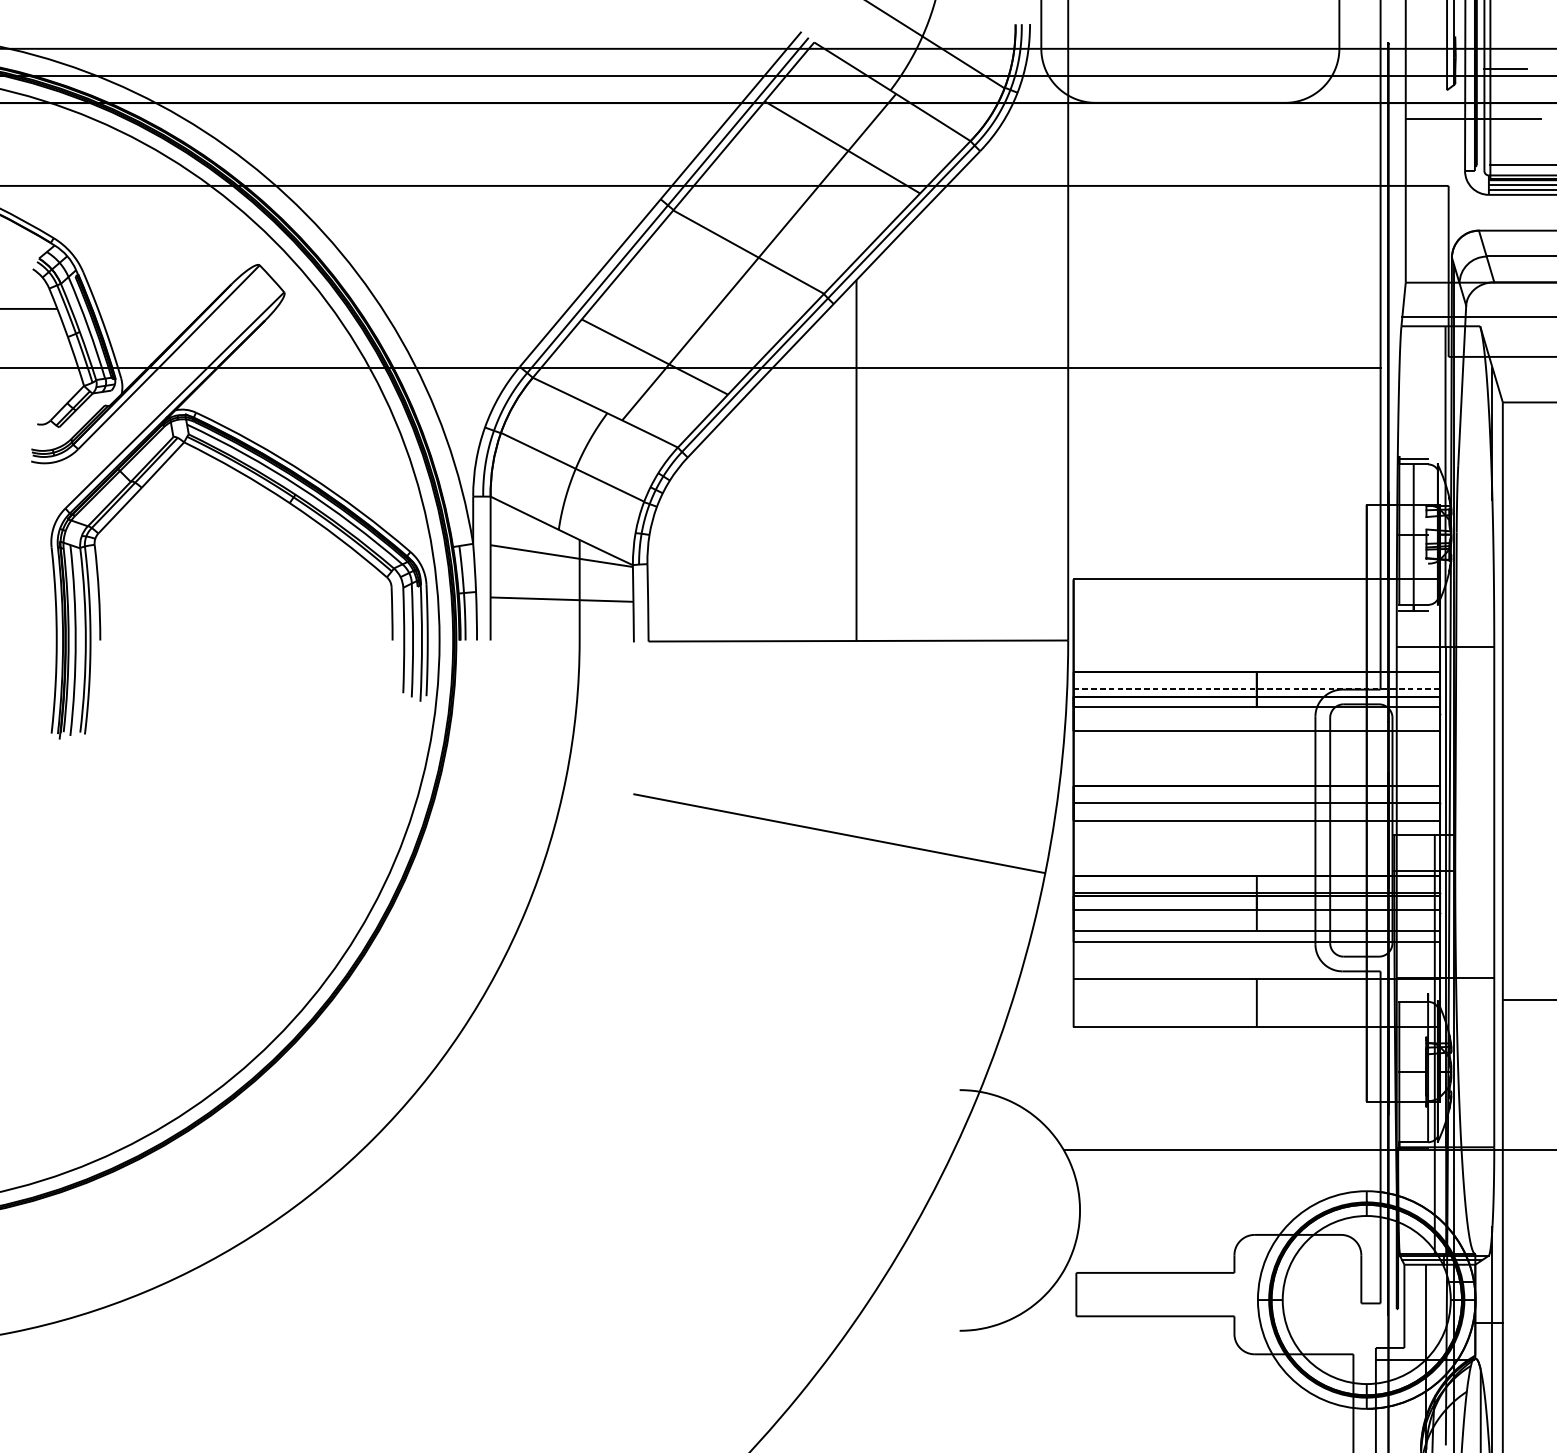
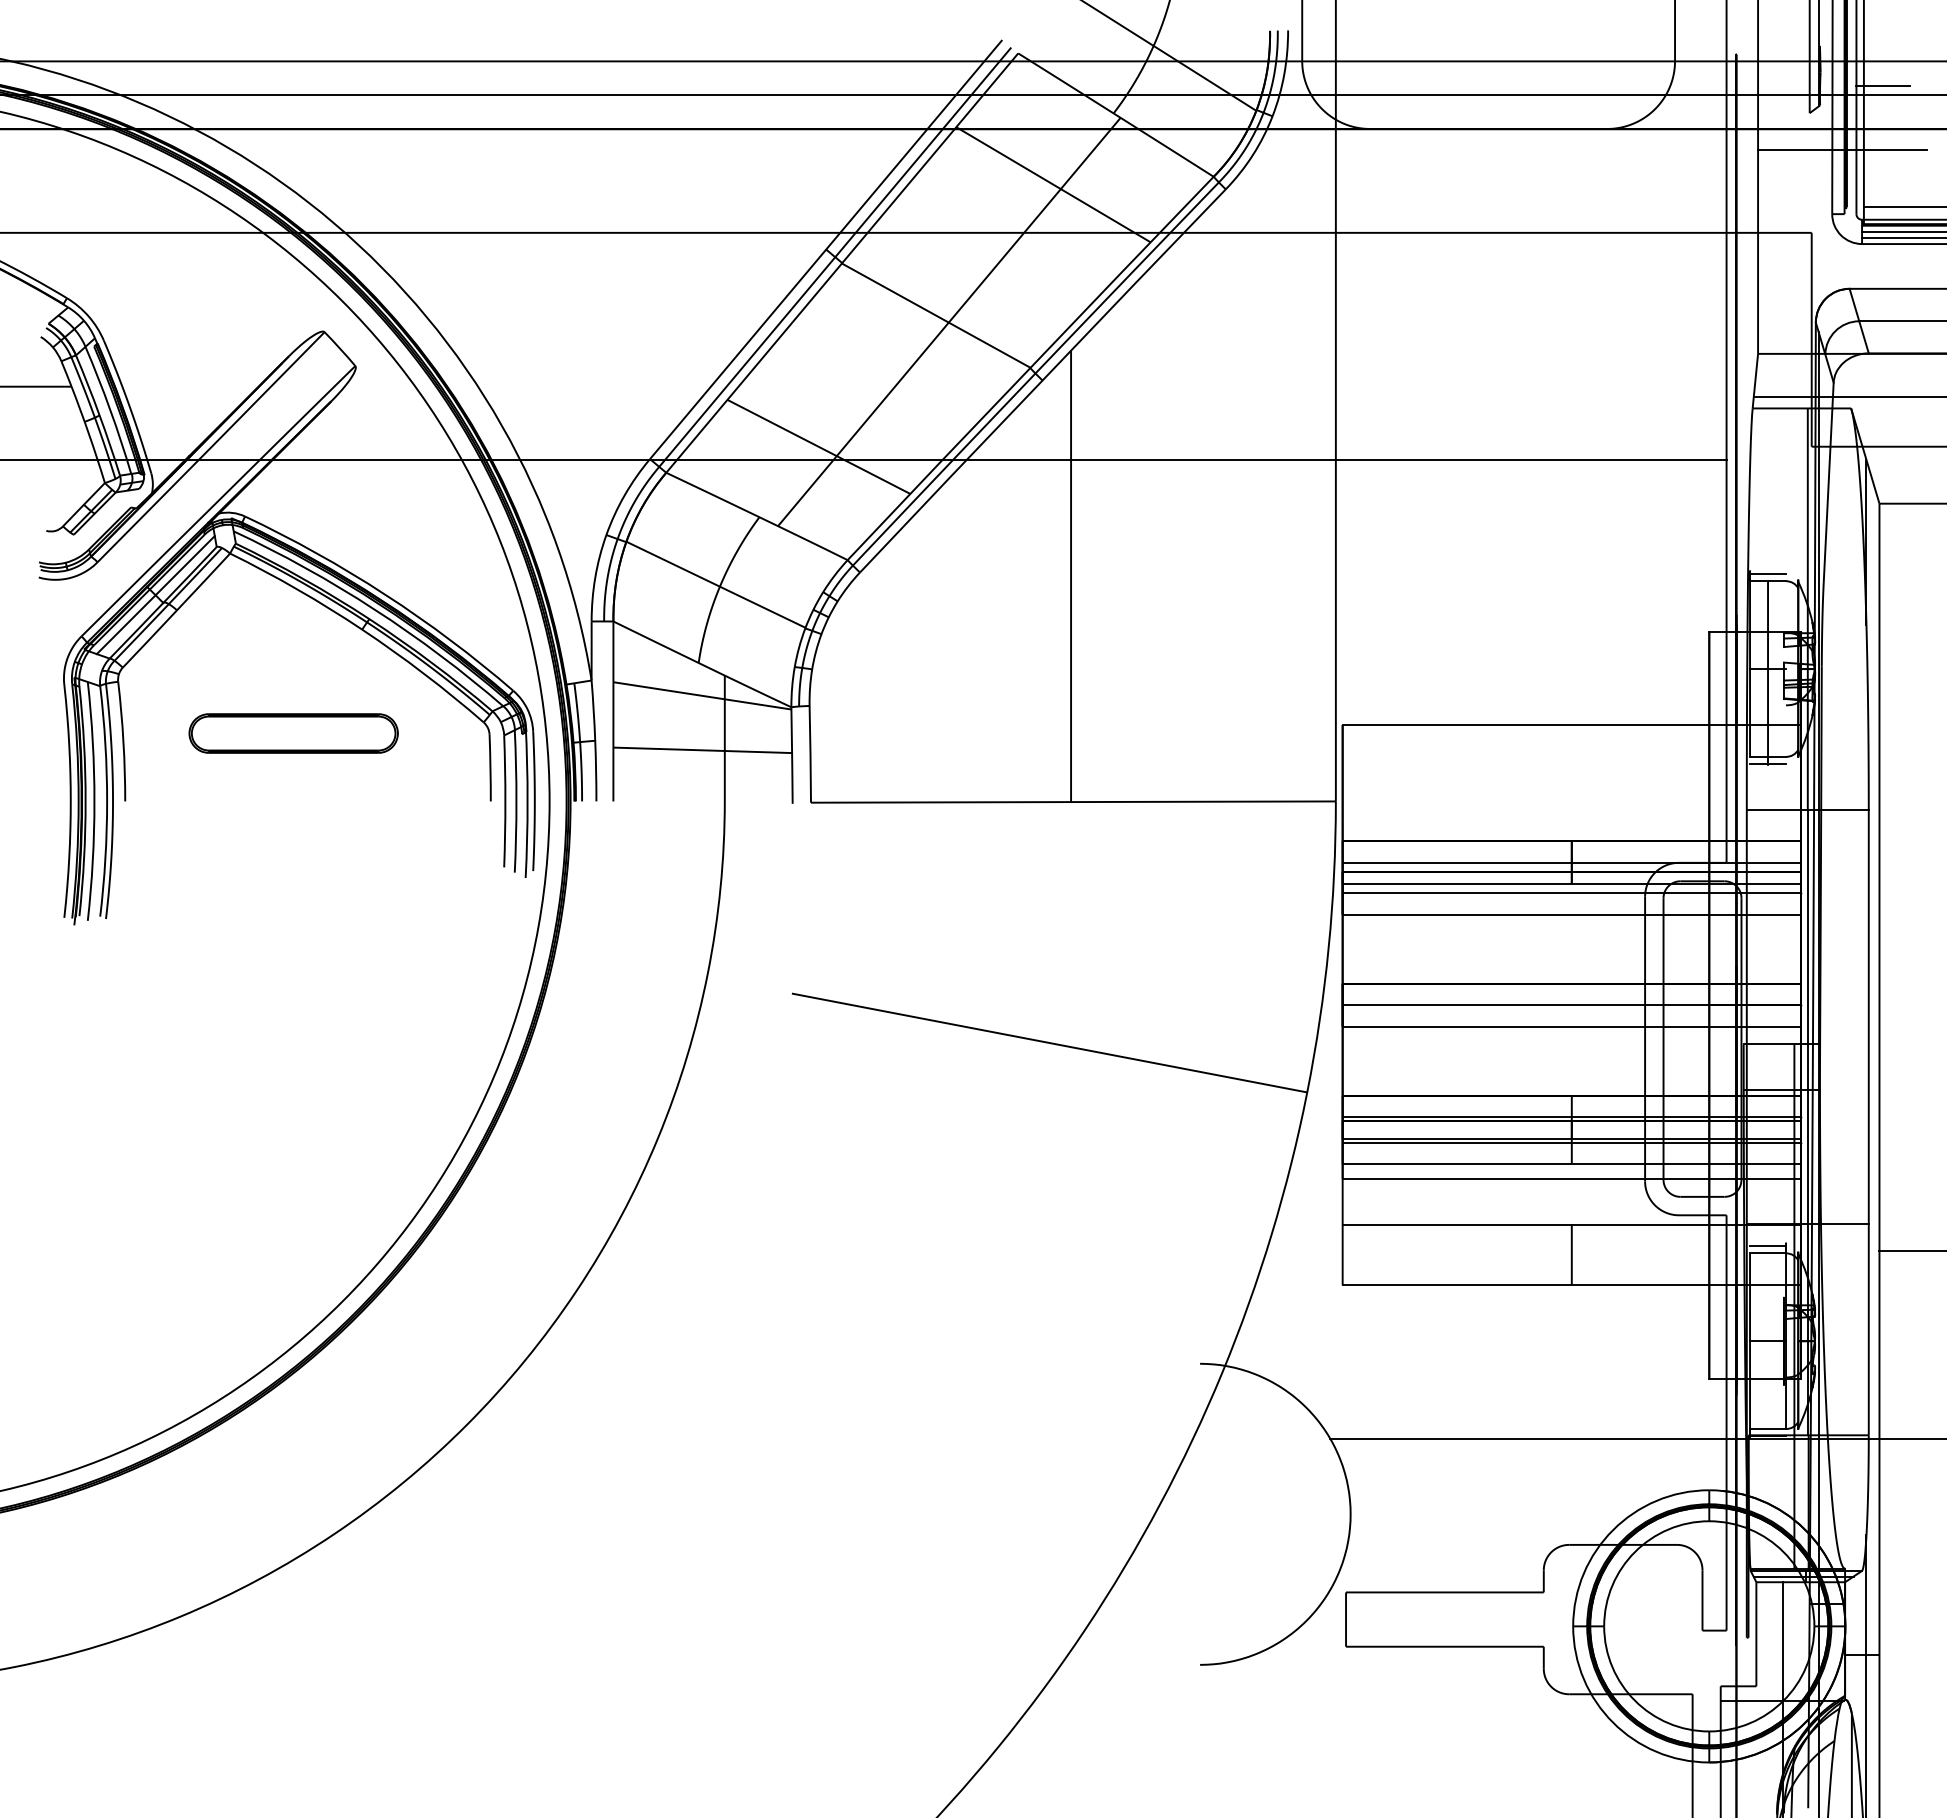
line: (124, 475) -> (155, 595), added
part: (234, 586) -> (293, 733), added
line: (1257, 689) -> (1572, 862), dashed -> solid
line: (1256, 714) -> (1571, 893), added
line: (1256, 913) -> (1571, 1142), added
line: (1414, 996) -> (1768, 1246), added

